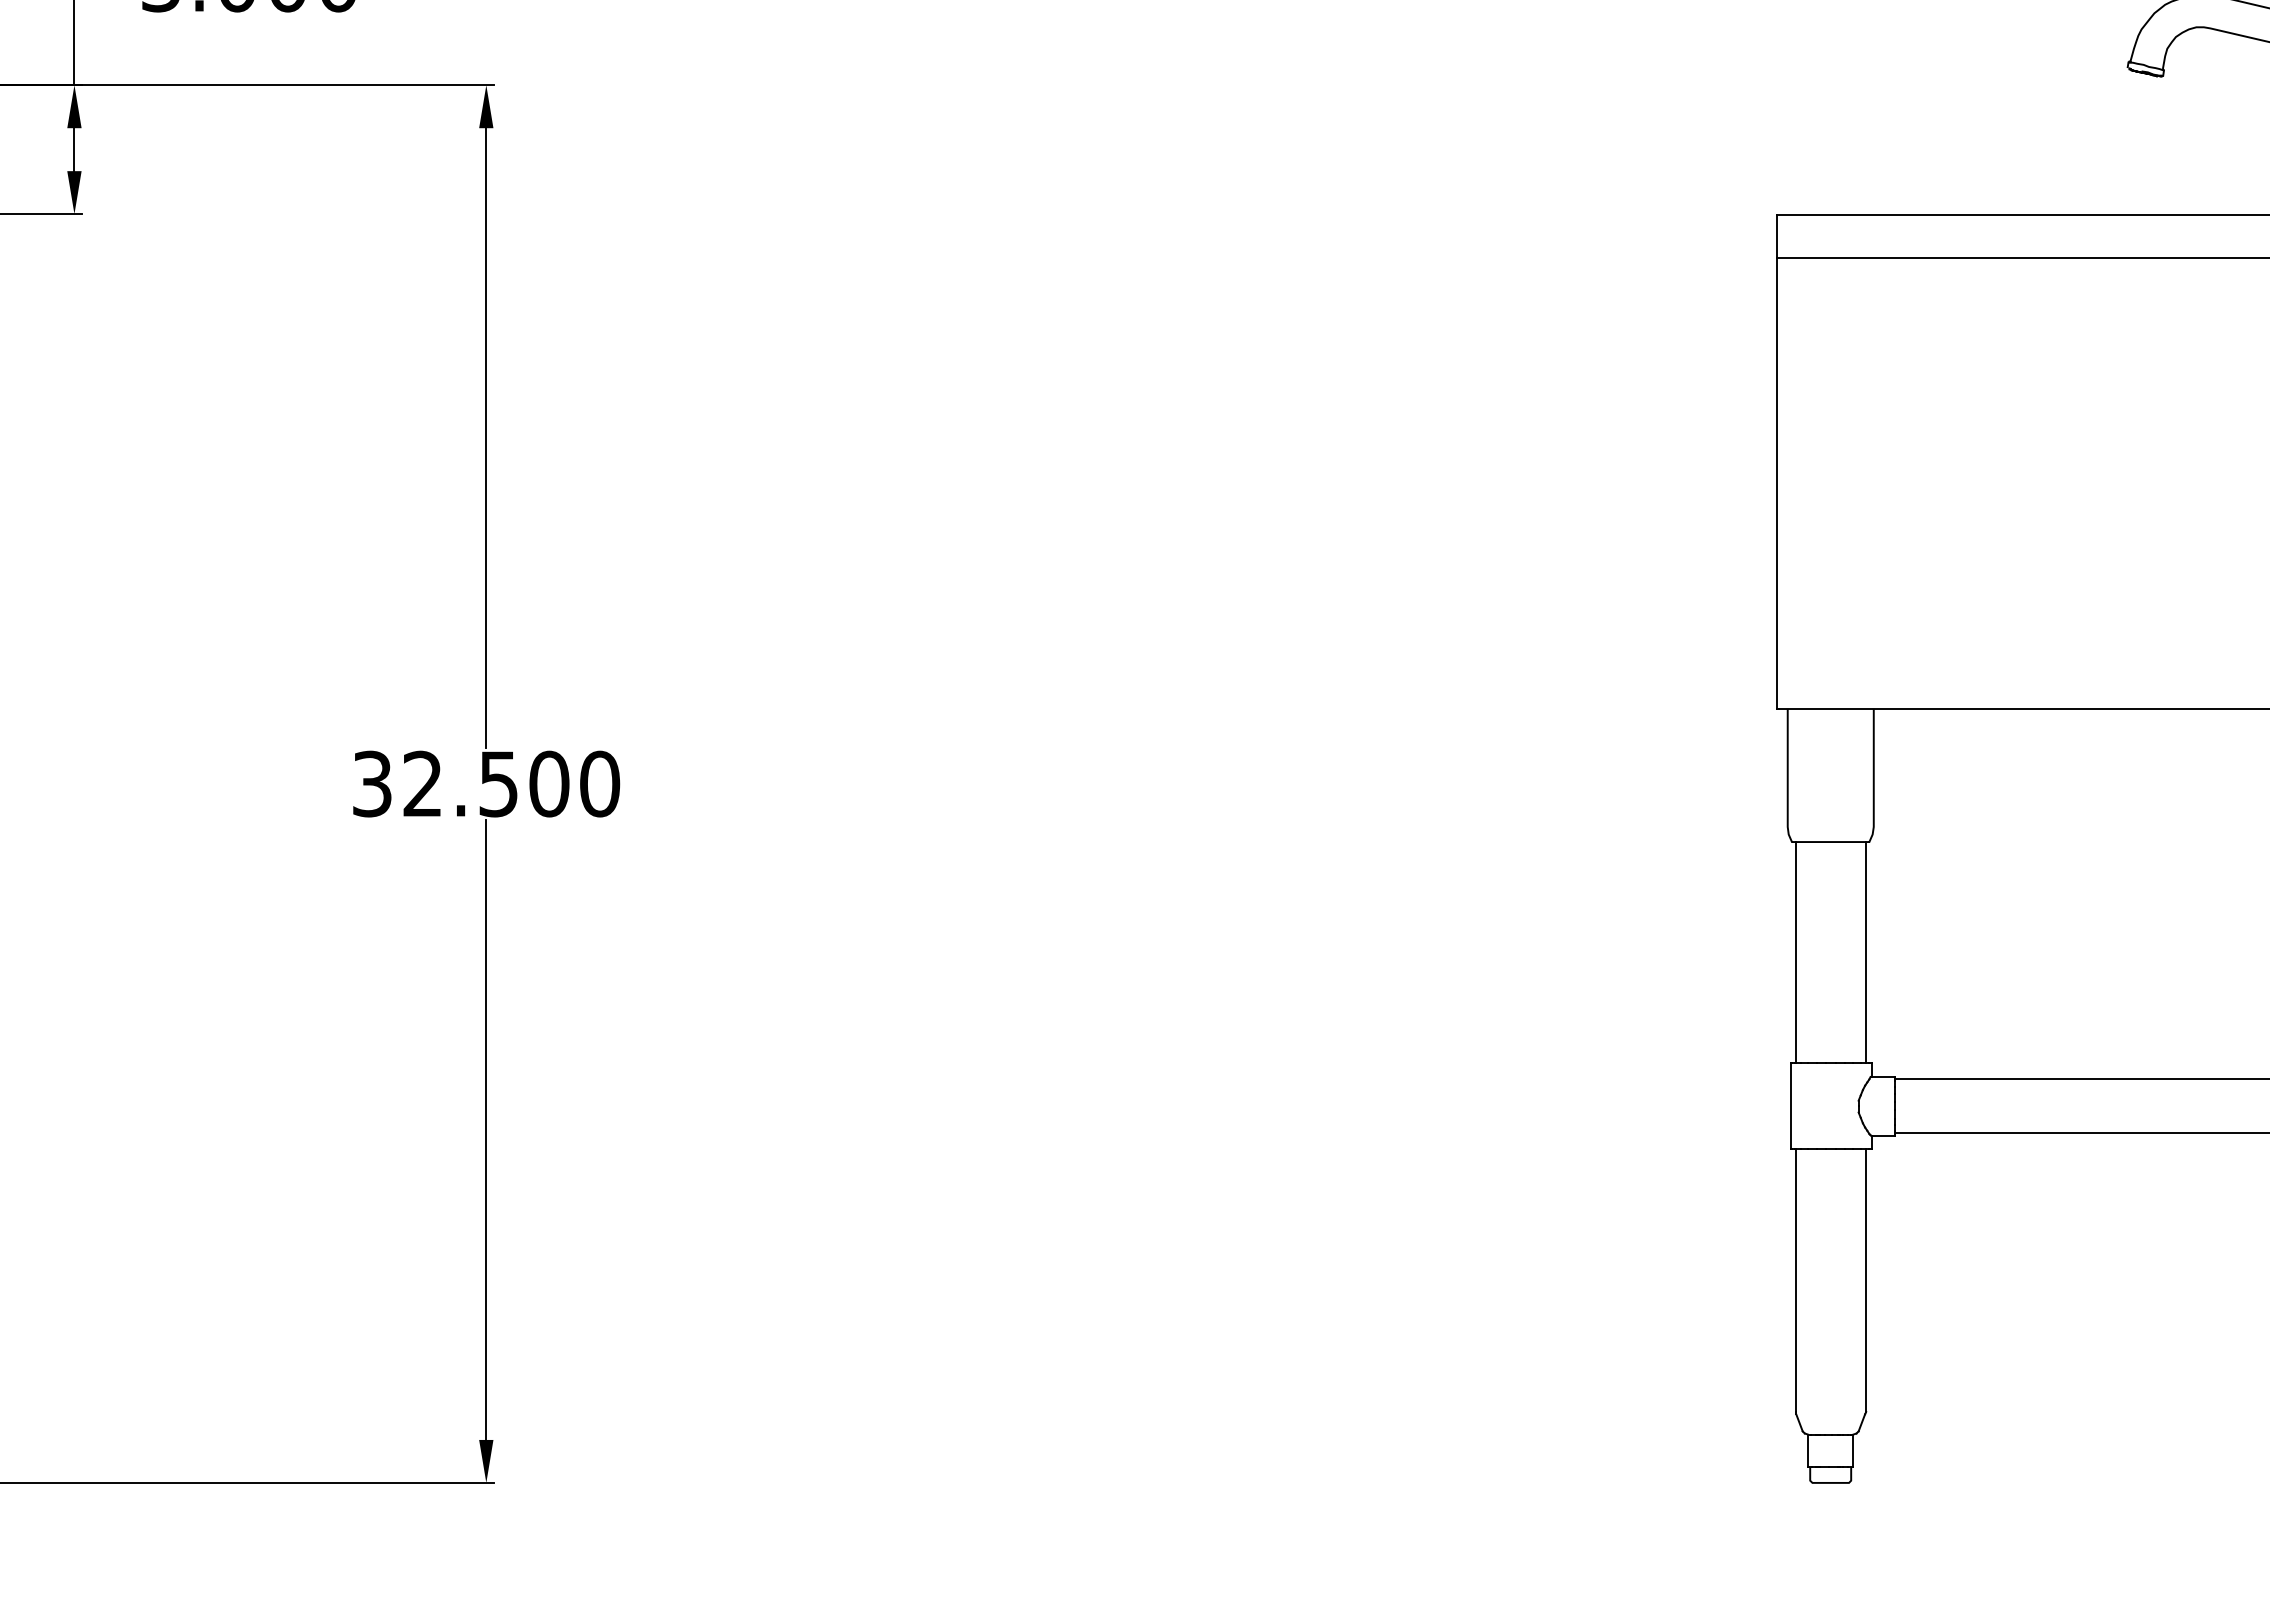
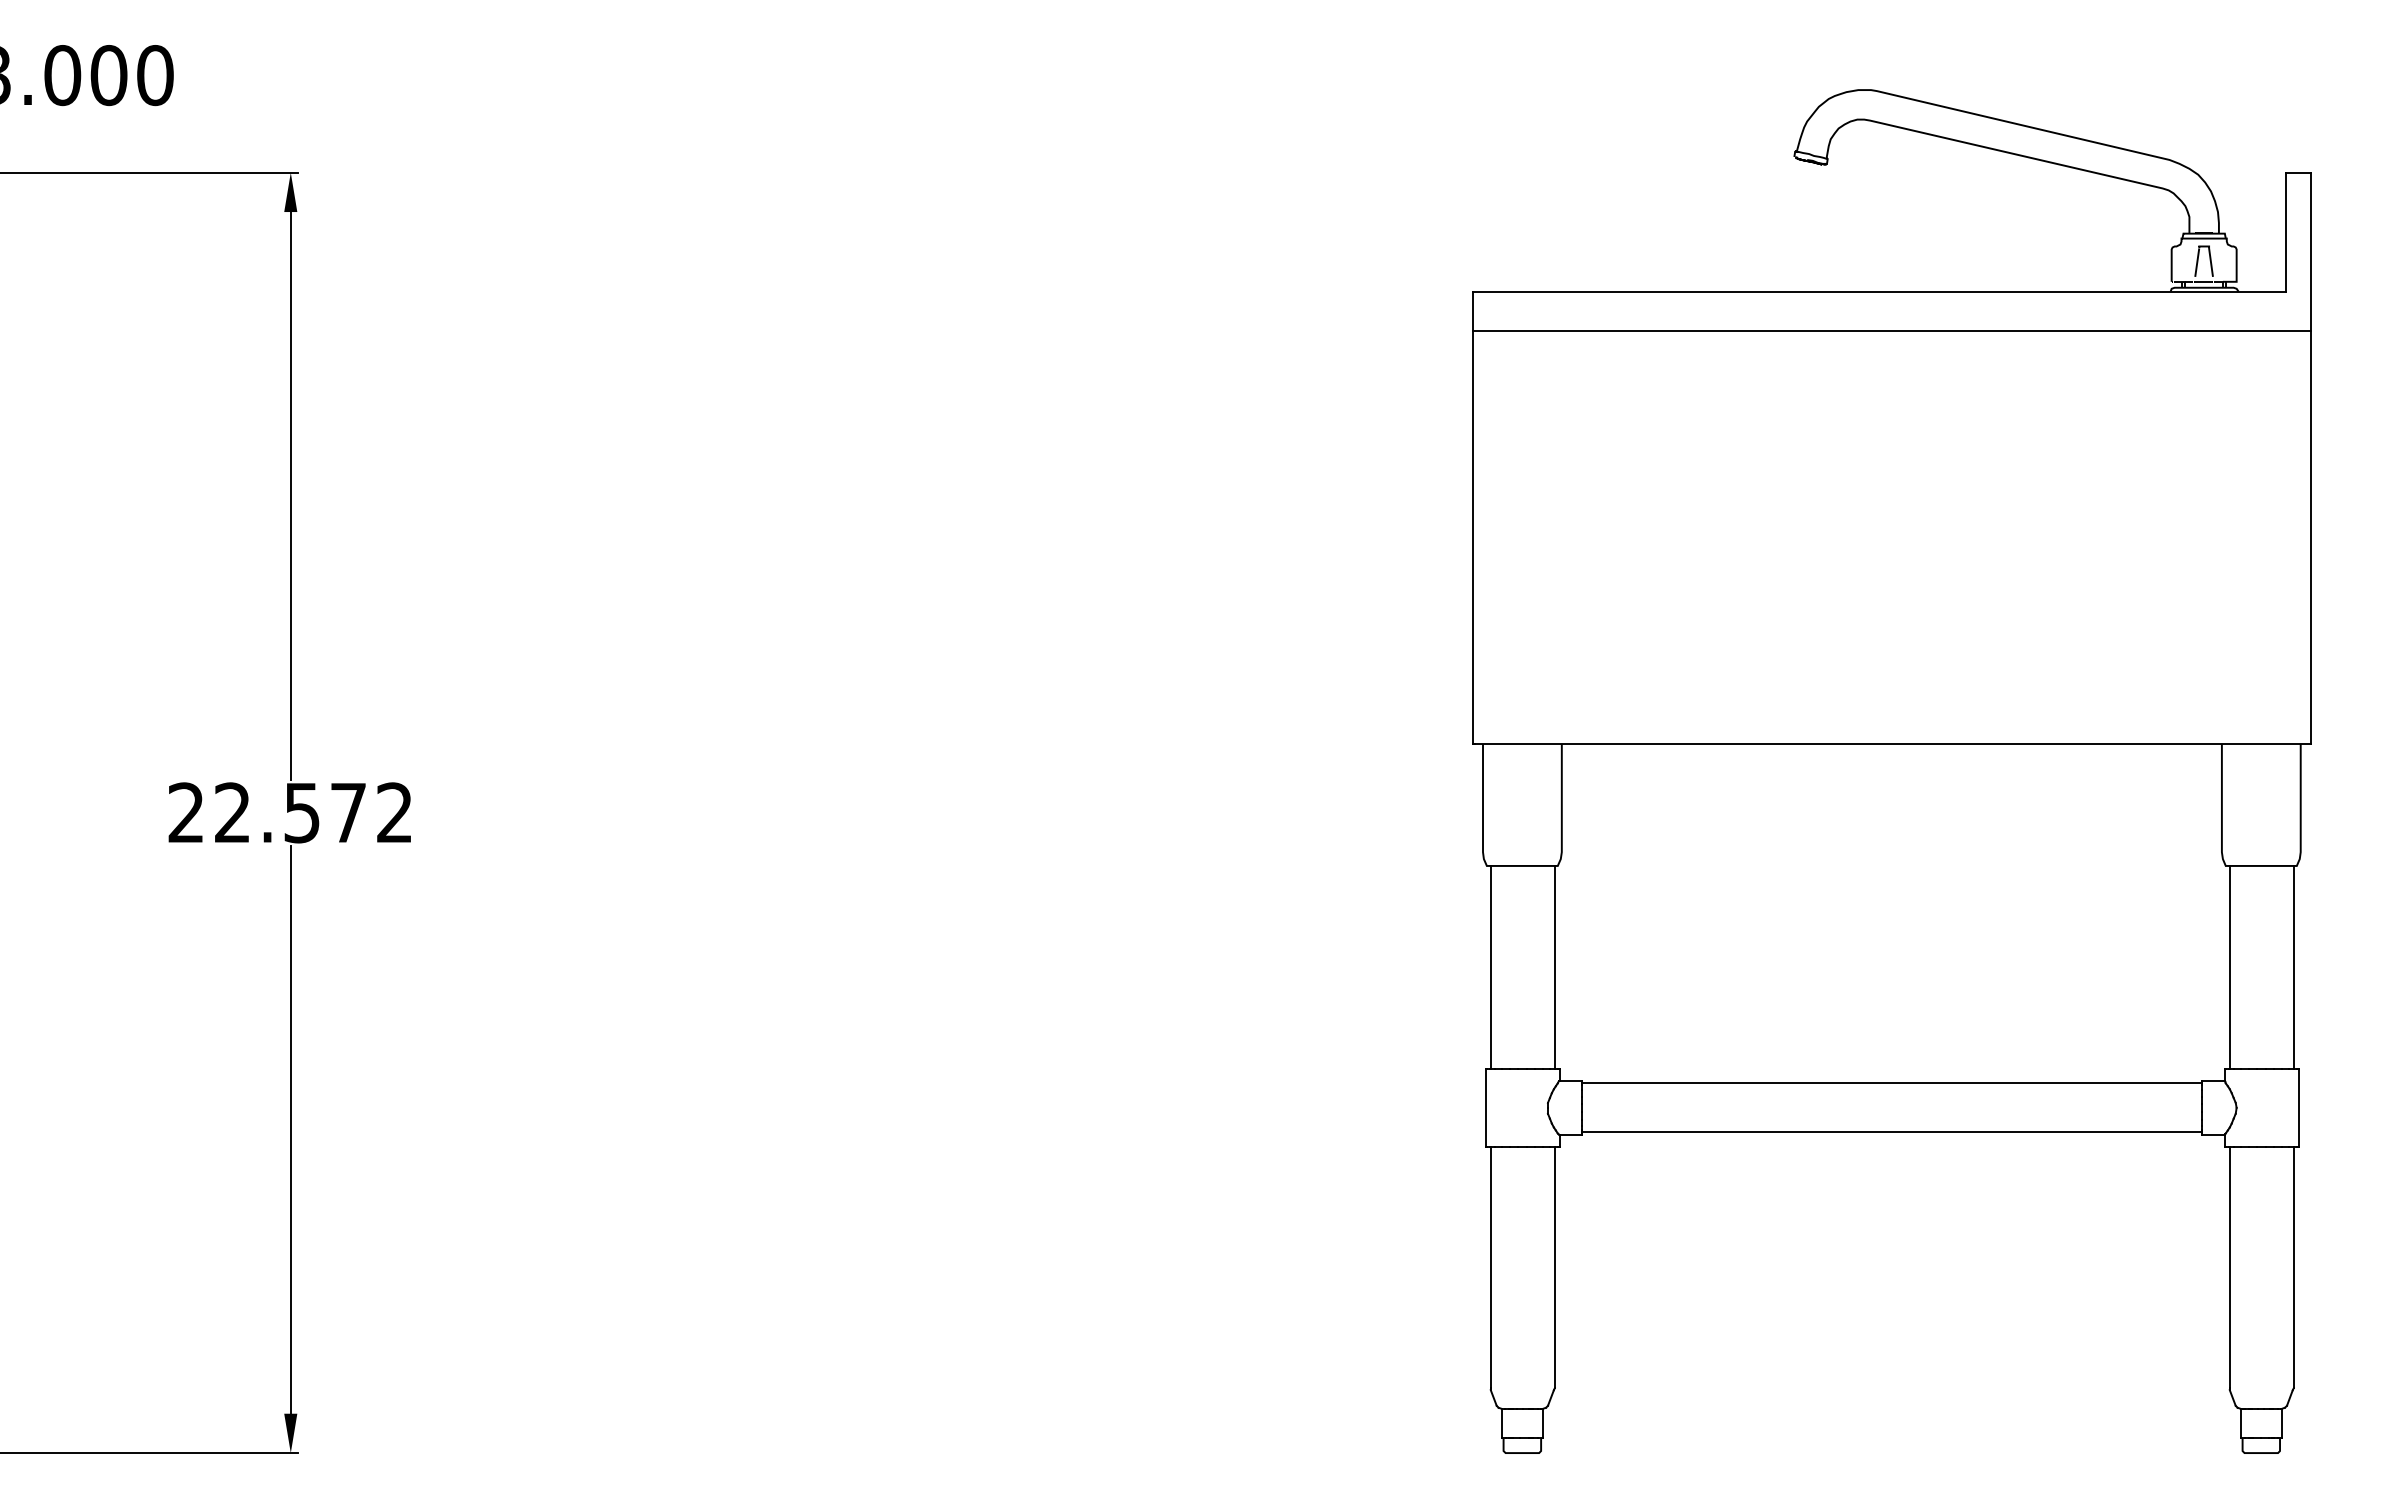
text: (486, 783) -> (290, 812), 32.500 -> 22.572

